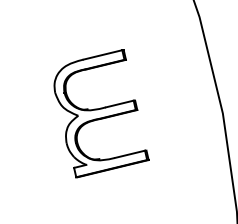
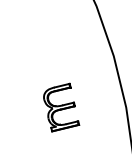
part: (101, 113) -> (61, 107), size x0.7

